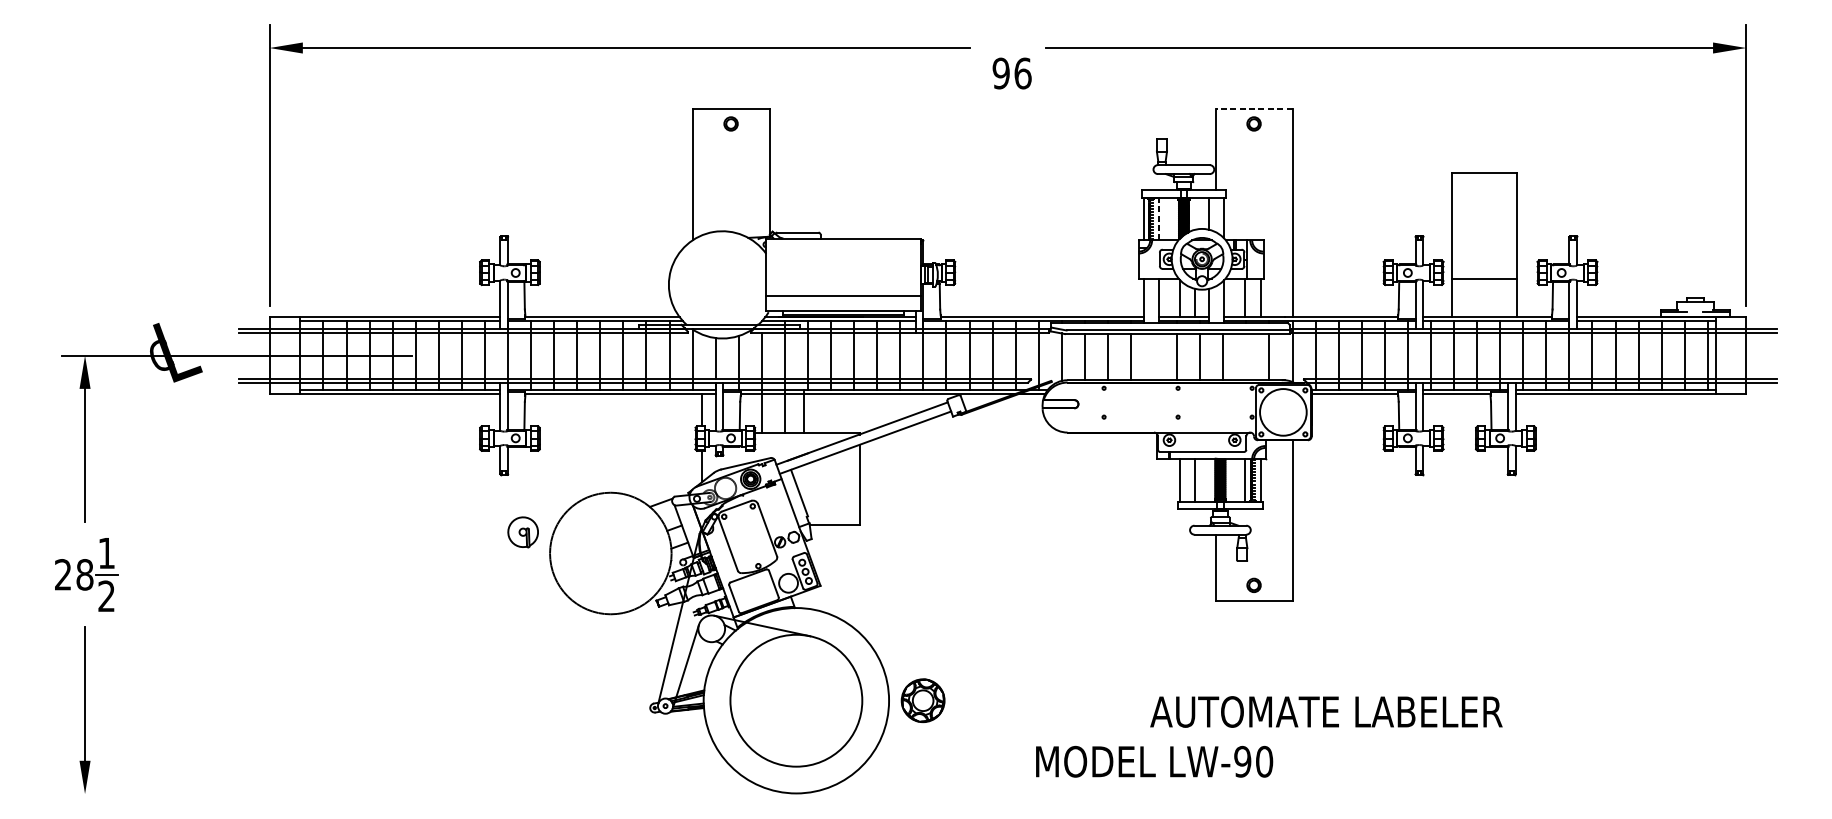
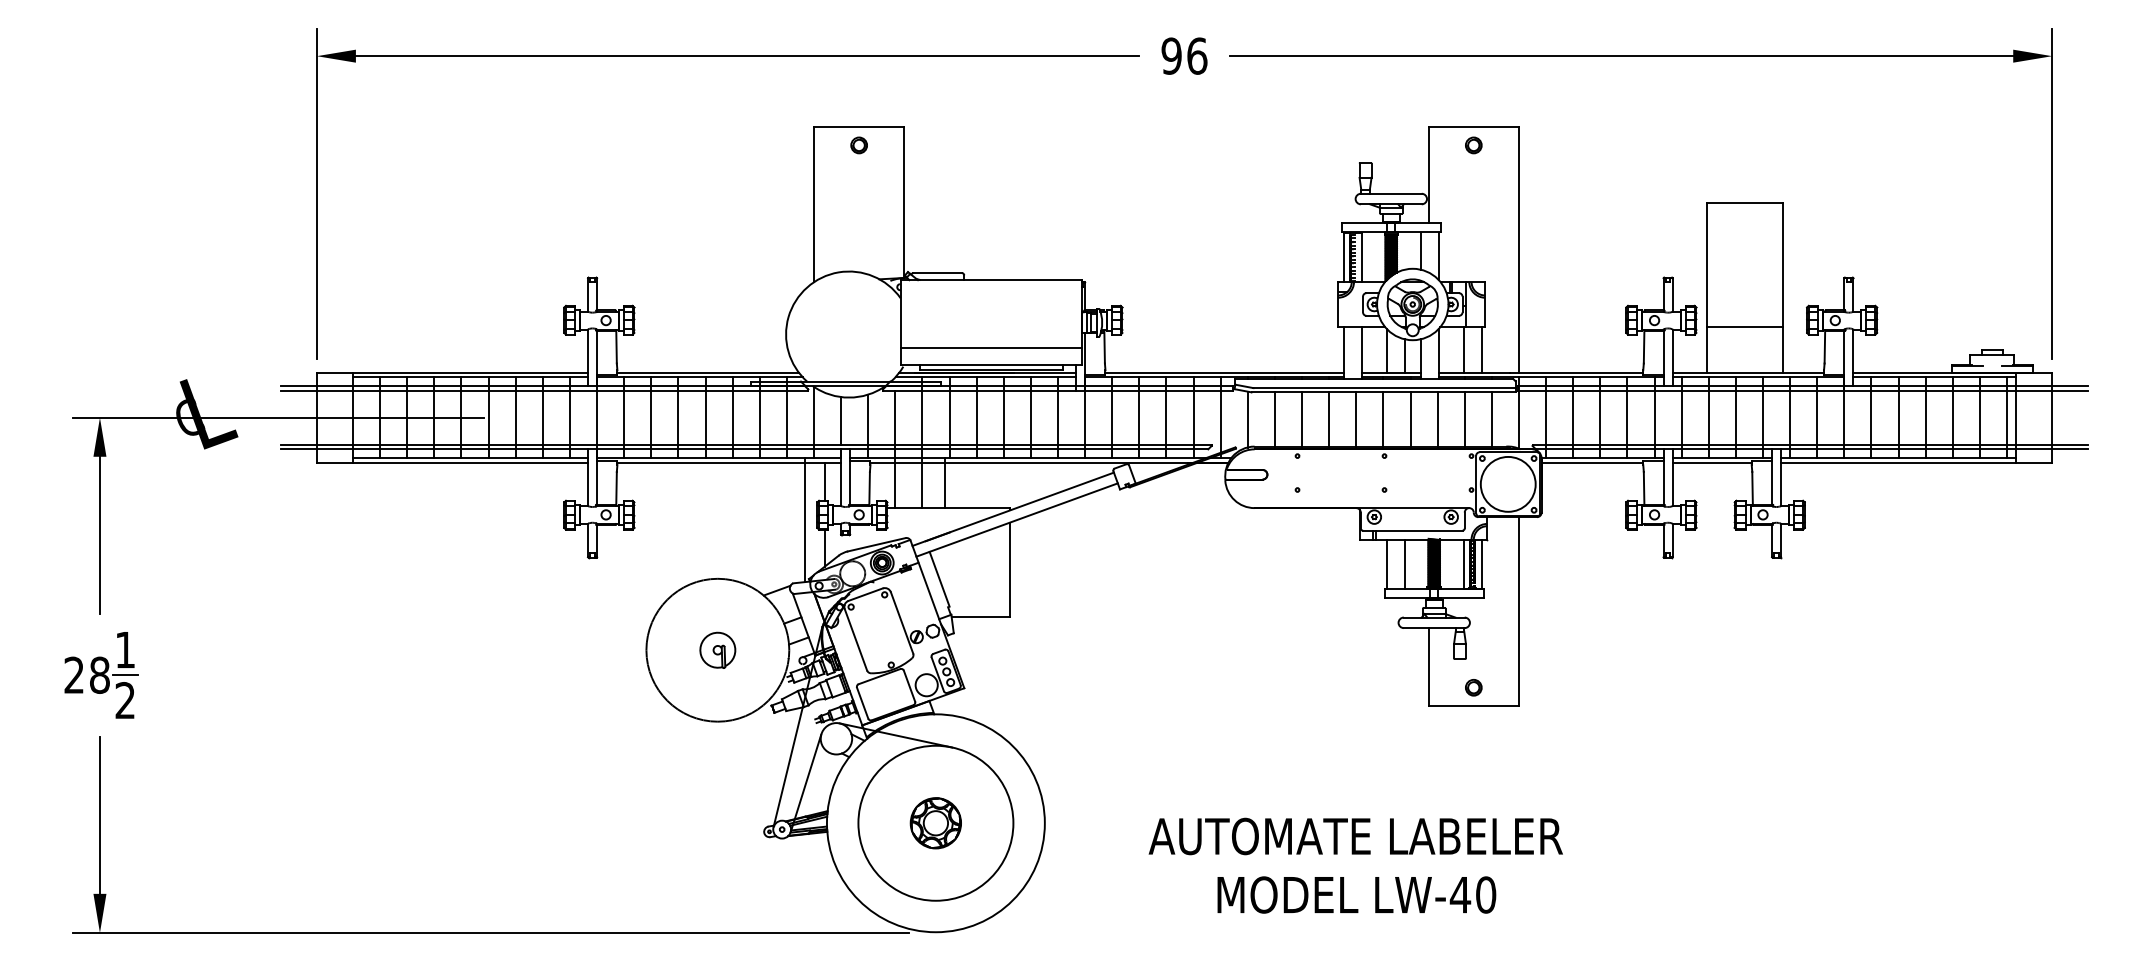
text: (1012, 72) -> (1184, 55), moved
line: (1253, 108) -> (1473, 127), dashed -> solid
line: (1158, 219) -> (1361, 257), dashed -> solid
line: (1154, 357) -> (1356, 419), added
line: (1246, 357) -> (1464, 419), added
line: (684, 443) -> (804, 520), added
part: (522, 531) -> (717, 649), moved
part: (922, 700) -> (935, 823), moved
text: (1326, 711) -> (1355, 836), moved
text: (1242, 761) -> (1460, 894), LW-90 -> LW-40
line: (417, 793) -> (490, 932), added

